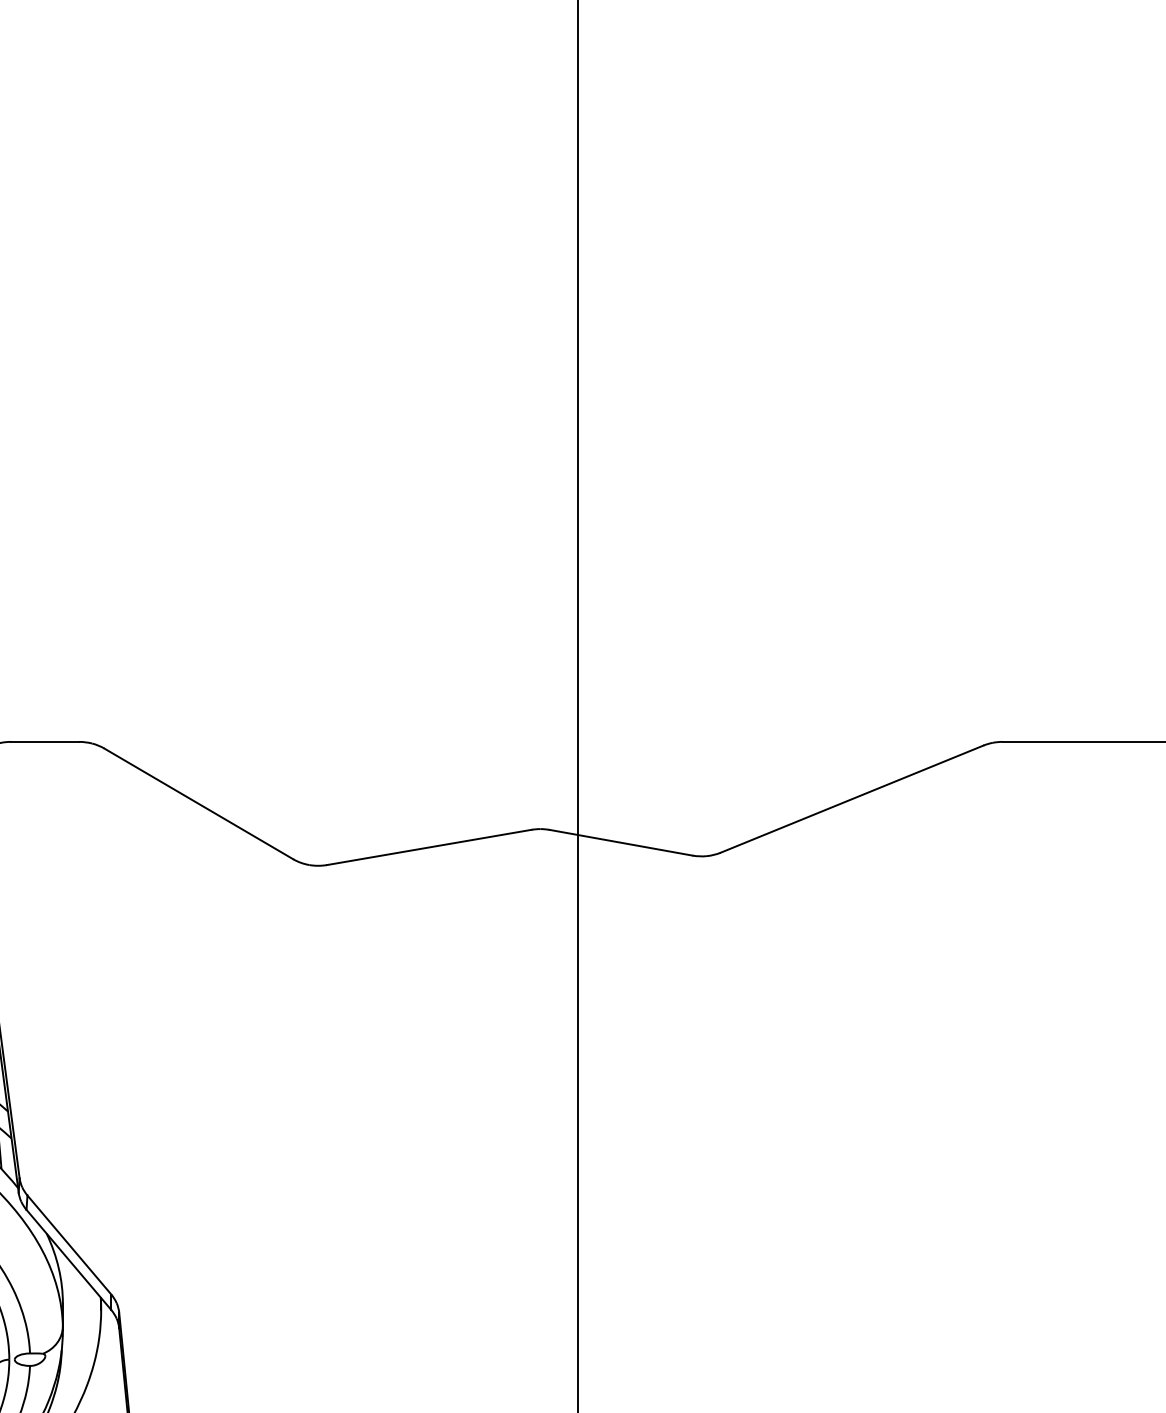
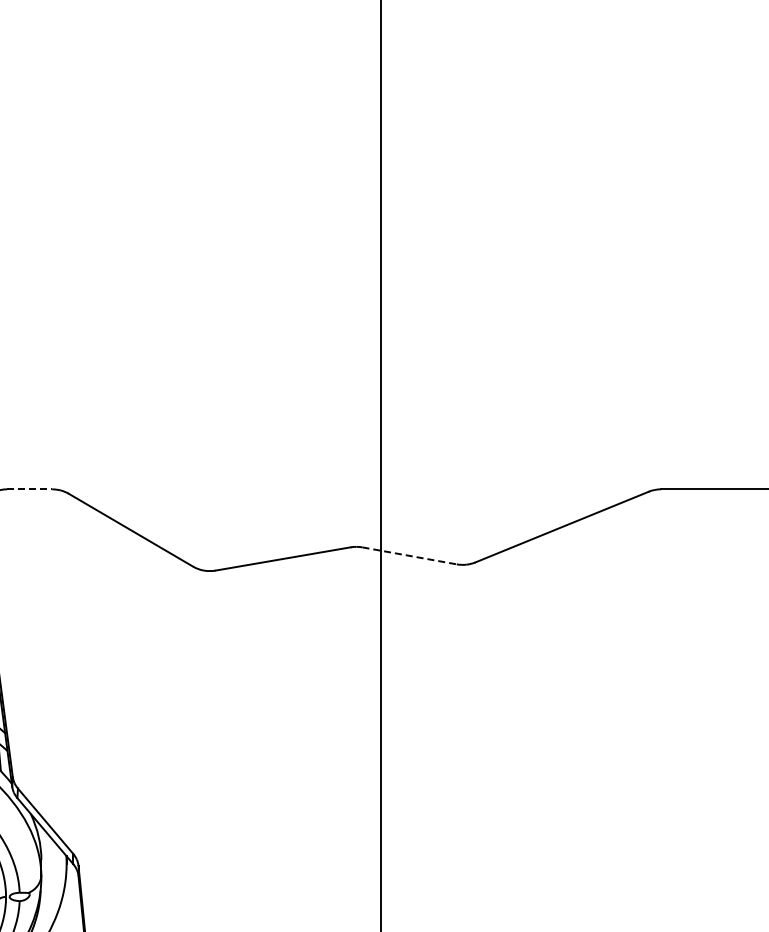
line: (44, 742) -> (29, 489), solid -> dashed
line: (620, 842) -> (409, 555), solid -> dashed

